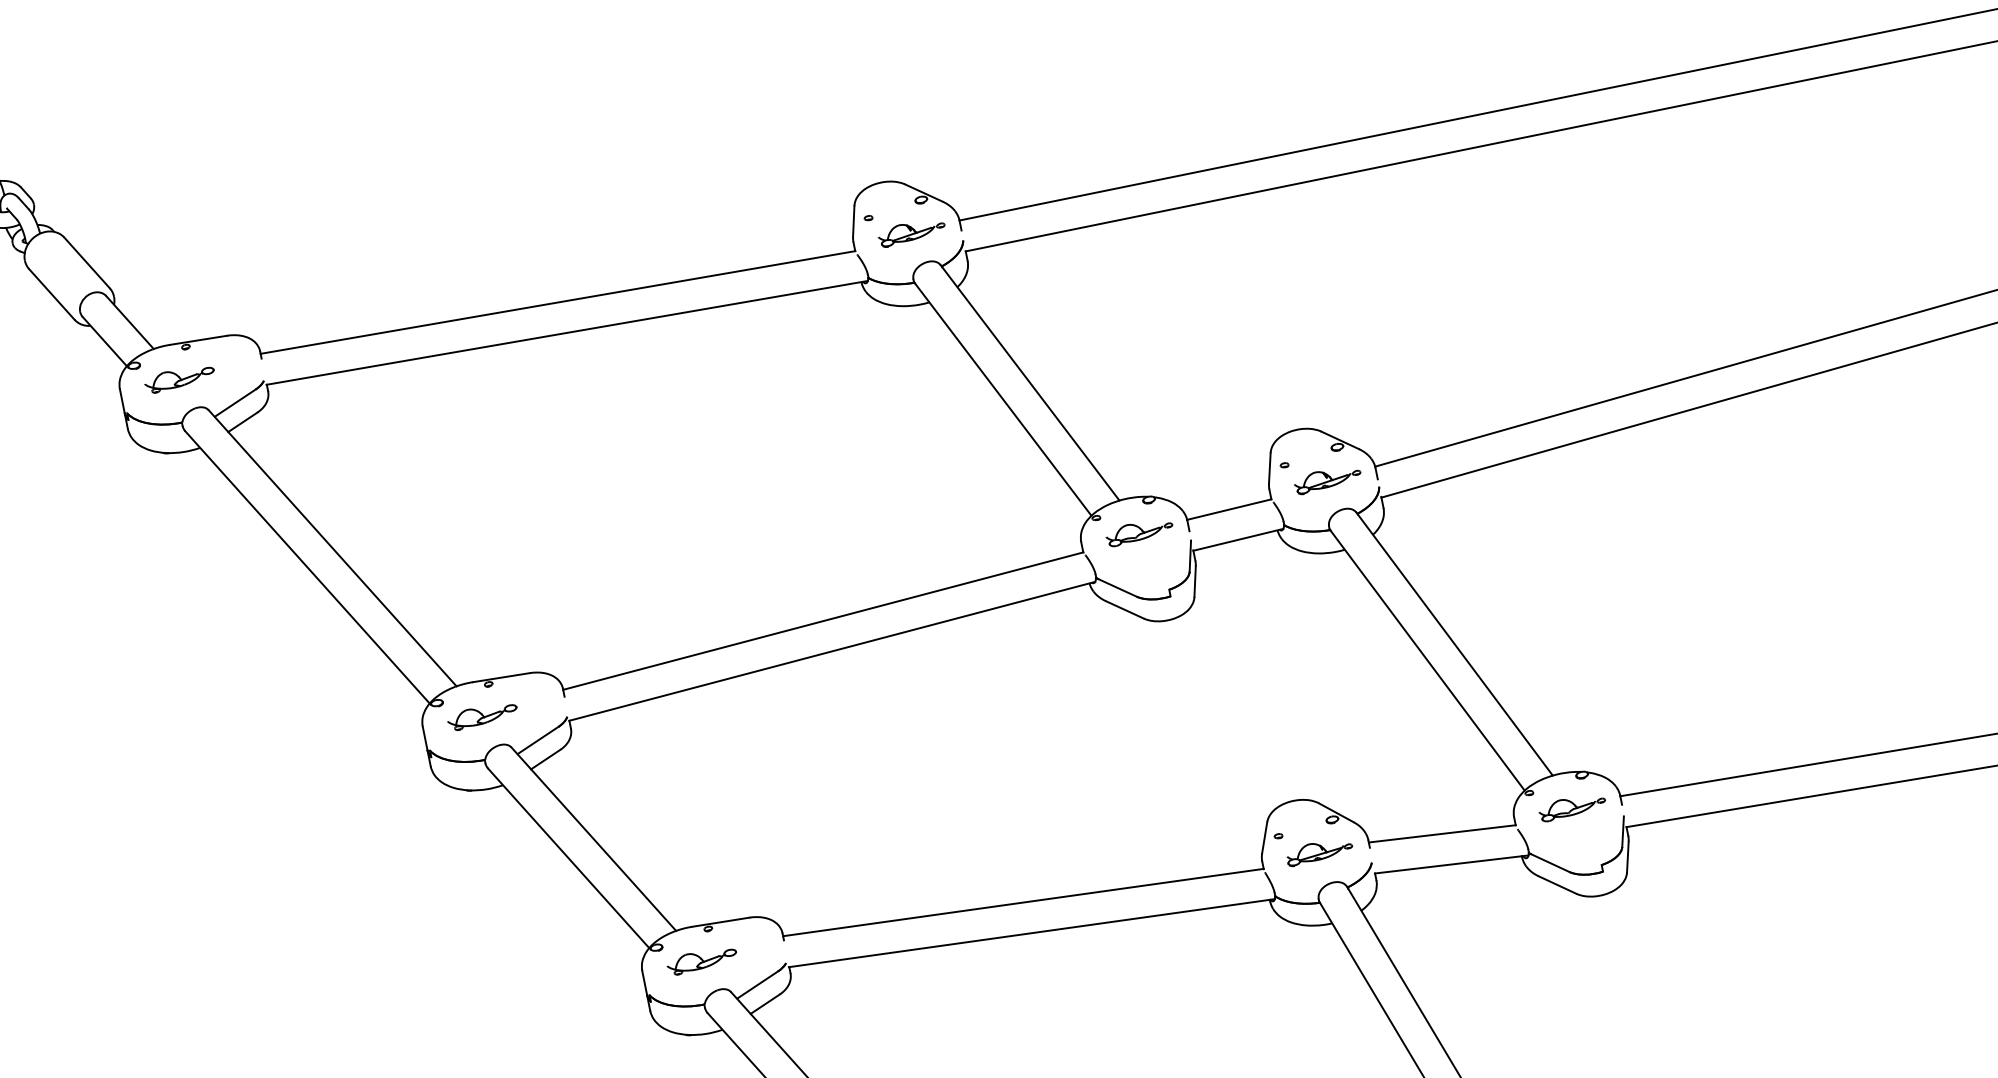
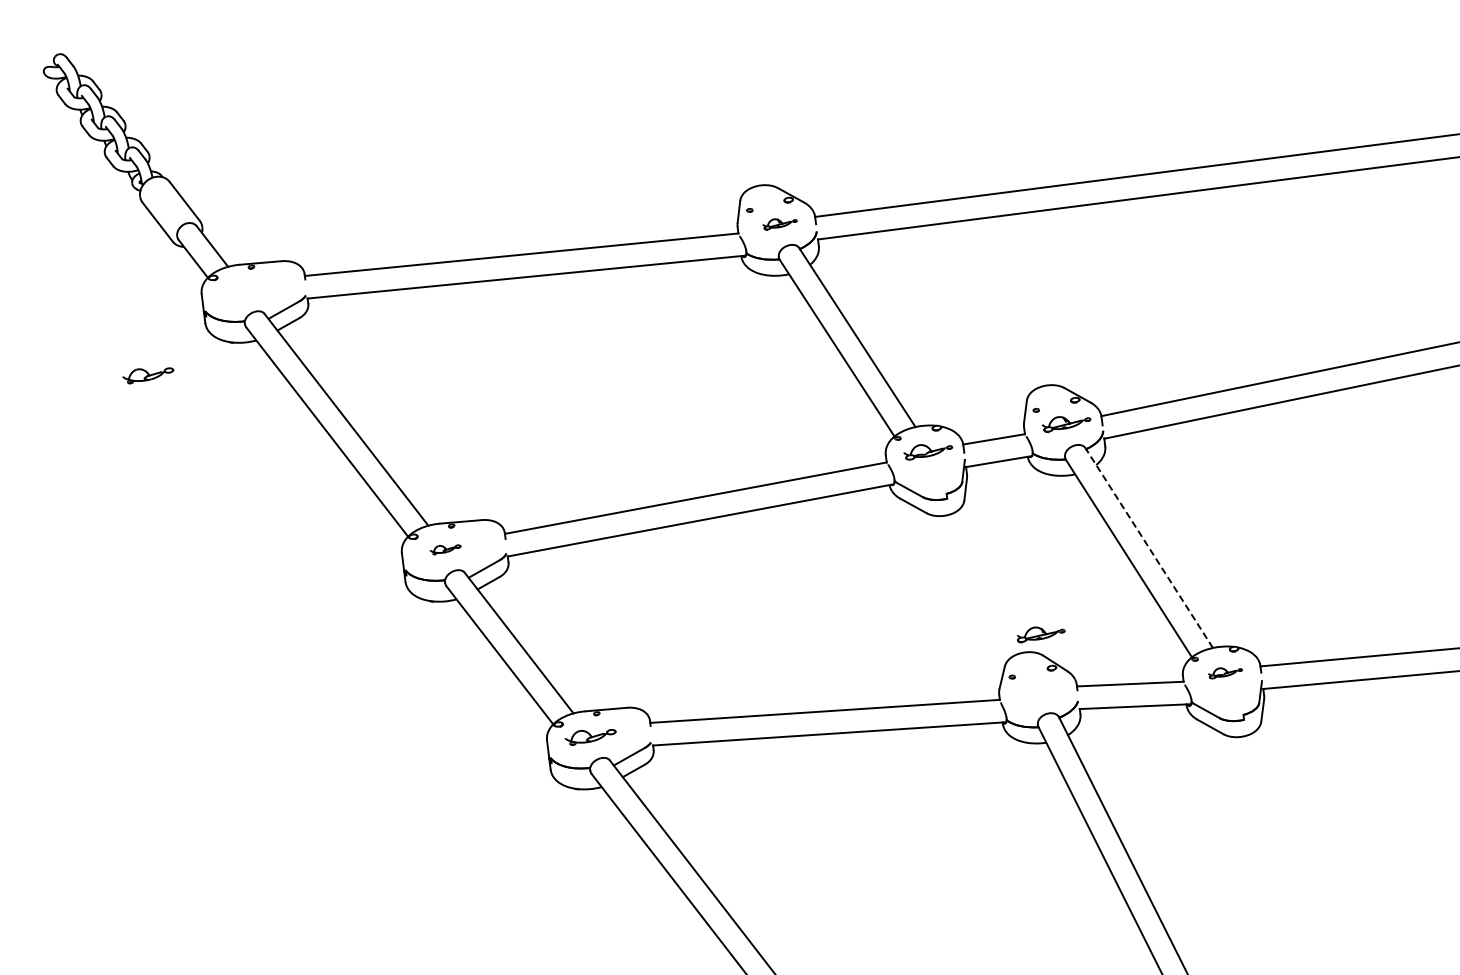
part: (911, 234) -> (779, 224), size x0.7
part: (180, 379) -> (148, 375), moved
line: (1453, 643) -> (1148, 547), solid -> dashed
part: (482, 717) -> (445, 549), size x0.6
part: (1572, 809) -> (1225, 673), size x0.7
part: (1318, 853) -> (1040, 634), moved

